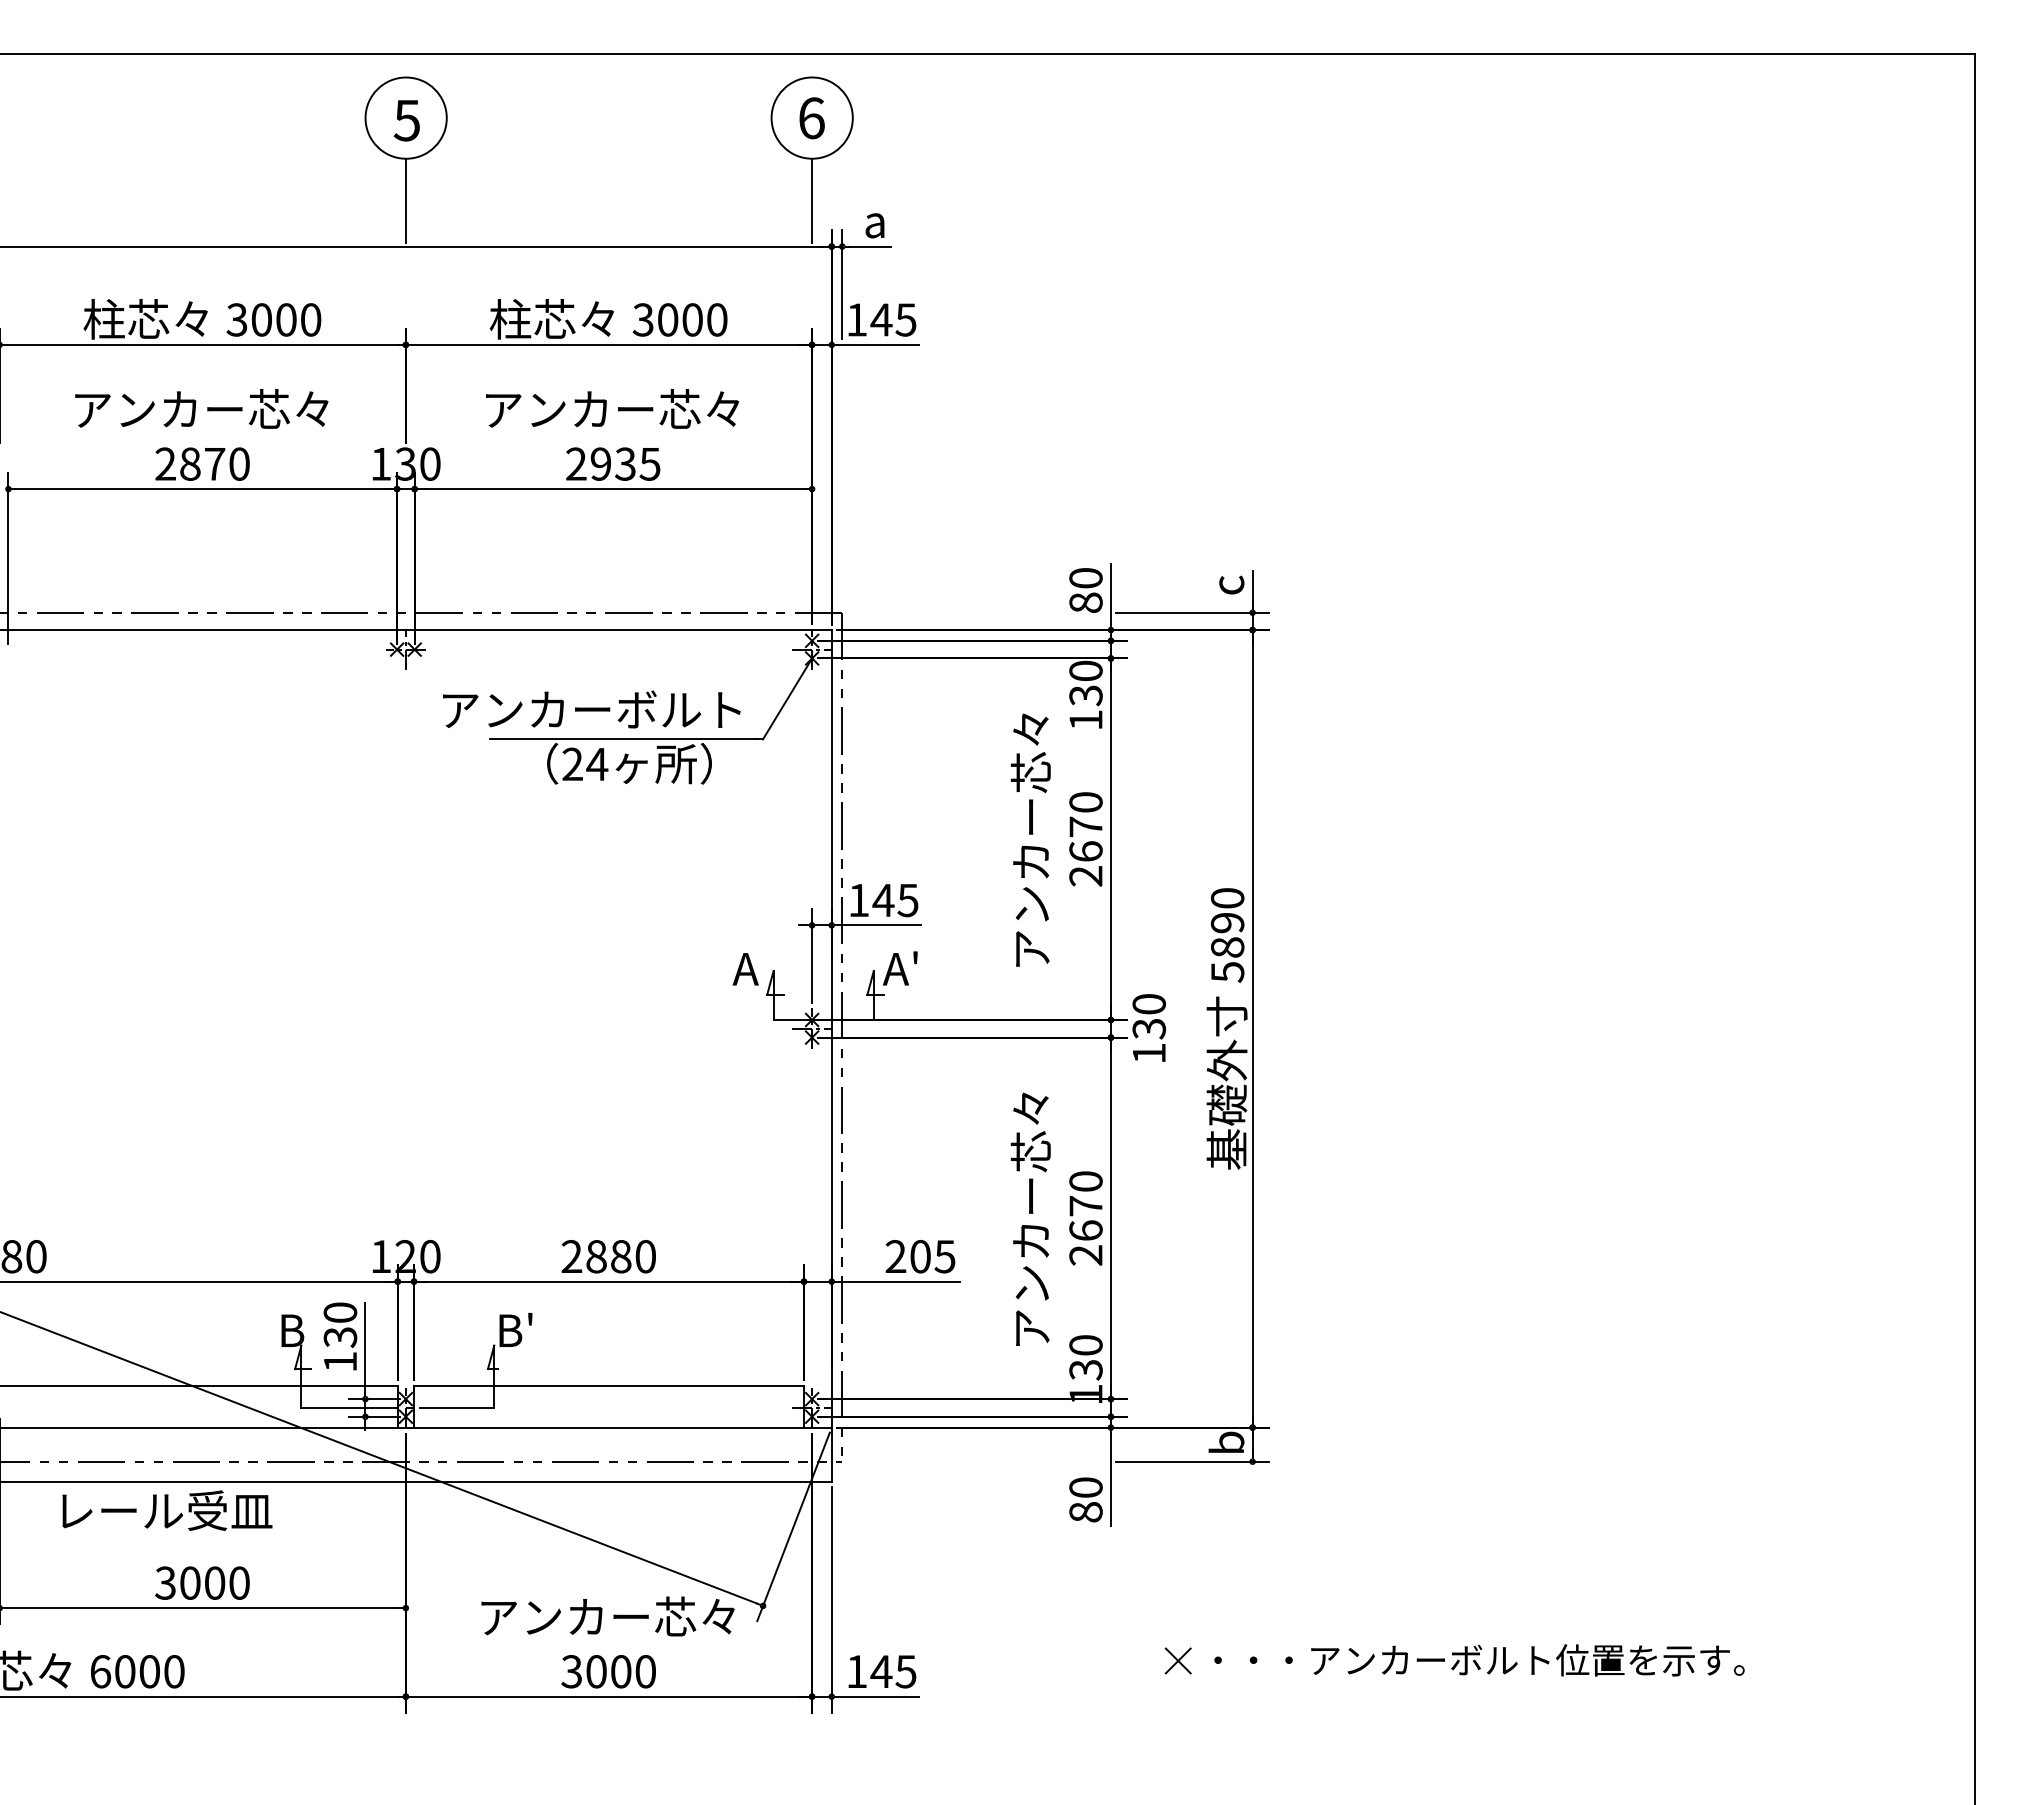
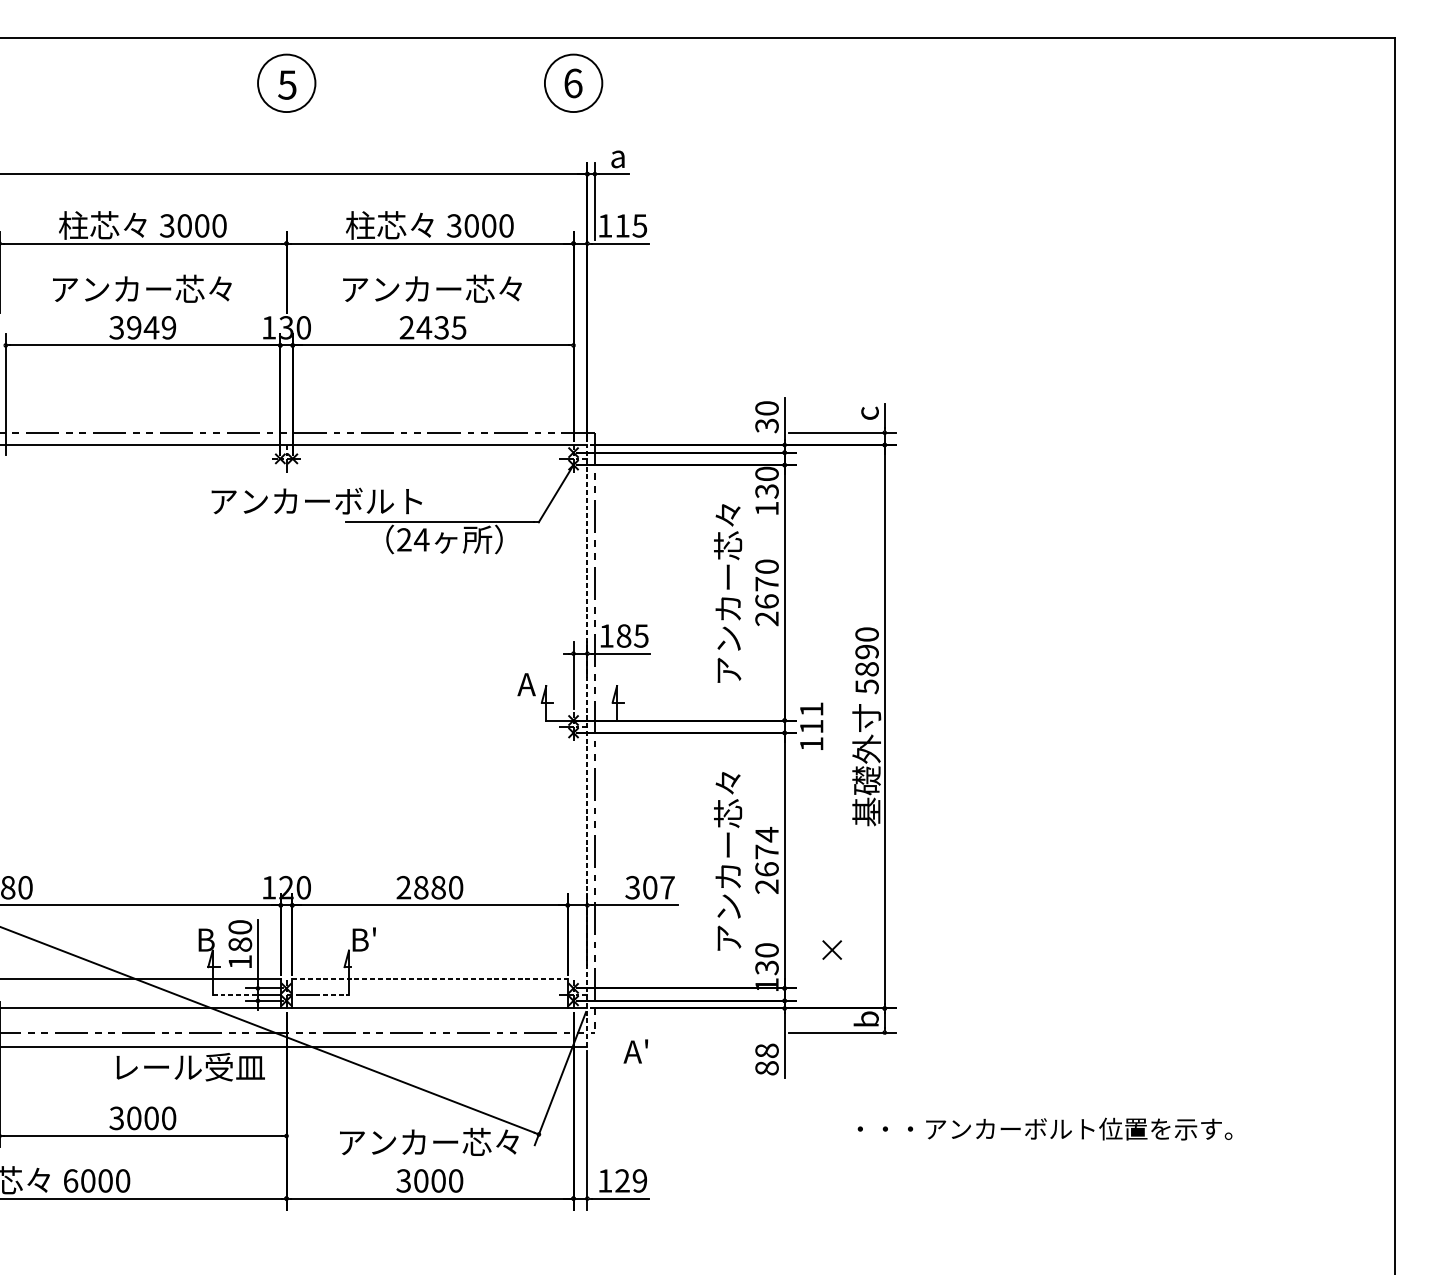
line: (405, 200) -> (286, 141), removed
line: (812, 201) -> (573, 142), removed
text: (881, 319) -> (622, 225), 145 -> 115
text: (202, 463) -> (142, 327), 2870 -> 3949
text: (600, 463) -> (424, 327), 2935 -> 2435
text: (1085, 602) -> (766, 425), 80 -> 30
text: (591, 709) -> (316, 501), moved
text: (883, 900) -> (623, 636), 145 -> 185
text: (899, 968) -> (635, 1051), moved
text: (1149, 1016) -> (811, 718), 130 -> 111
line: (831, 1055) -> (587, 745), solid -> dashed
text: (1085, 1181) -> (766, 834), 2670 -> 2674
text: (920, 1256) -> (650, 887), 205 -> 307
text: (340, 1337) -> (240, 944), 130 -> 180
line: (609, 1385) -> (430, 978), solid -> dashed
line: (333, 1407) -> (235, 994), solid -> dashed
line: (470, 1407) -> (332, 994), solid -> dashed
text: (1085, 1487) -> (766, 1050), 80 -> 88
text: (167, 1510) -> (190, 1067), moved
part: (1177, 1660) -> (831, 949), moved
text: (1479, 1660) -> (1045, 1129), moved
text: (893, 1671) -> (631, 1180), 145 -> 129

